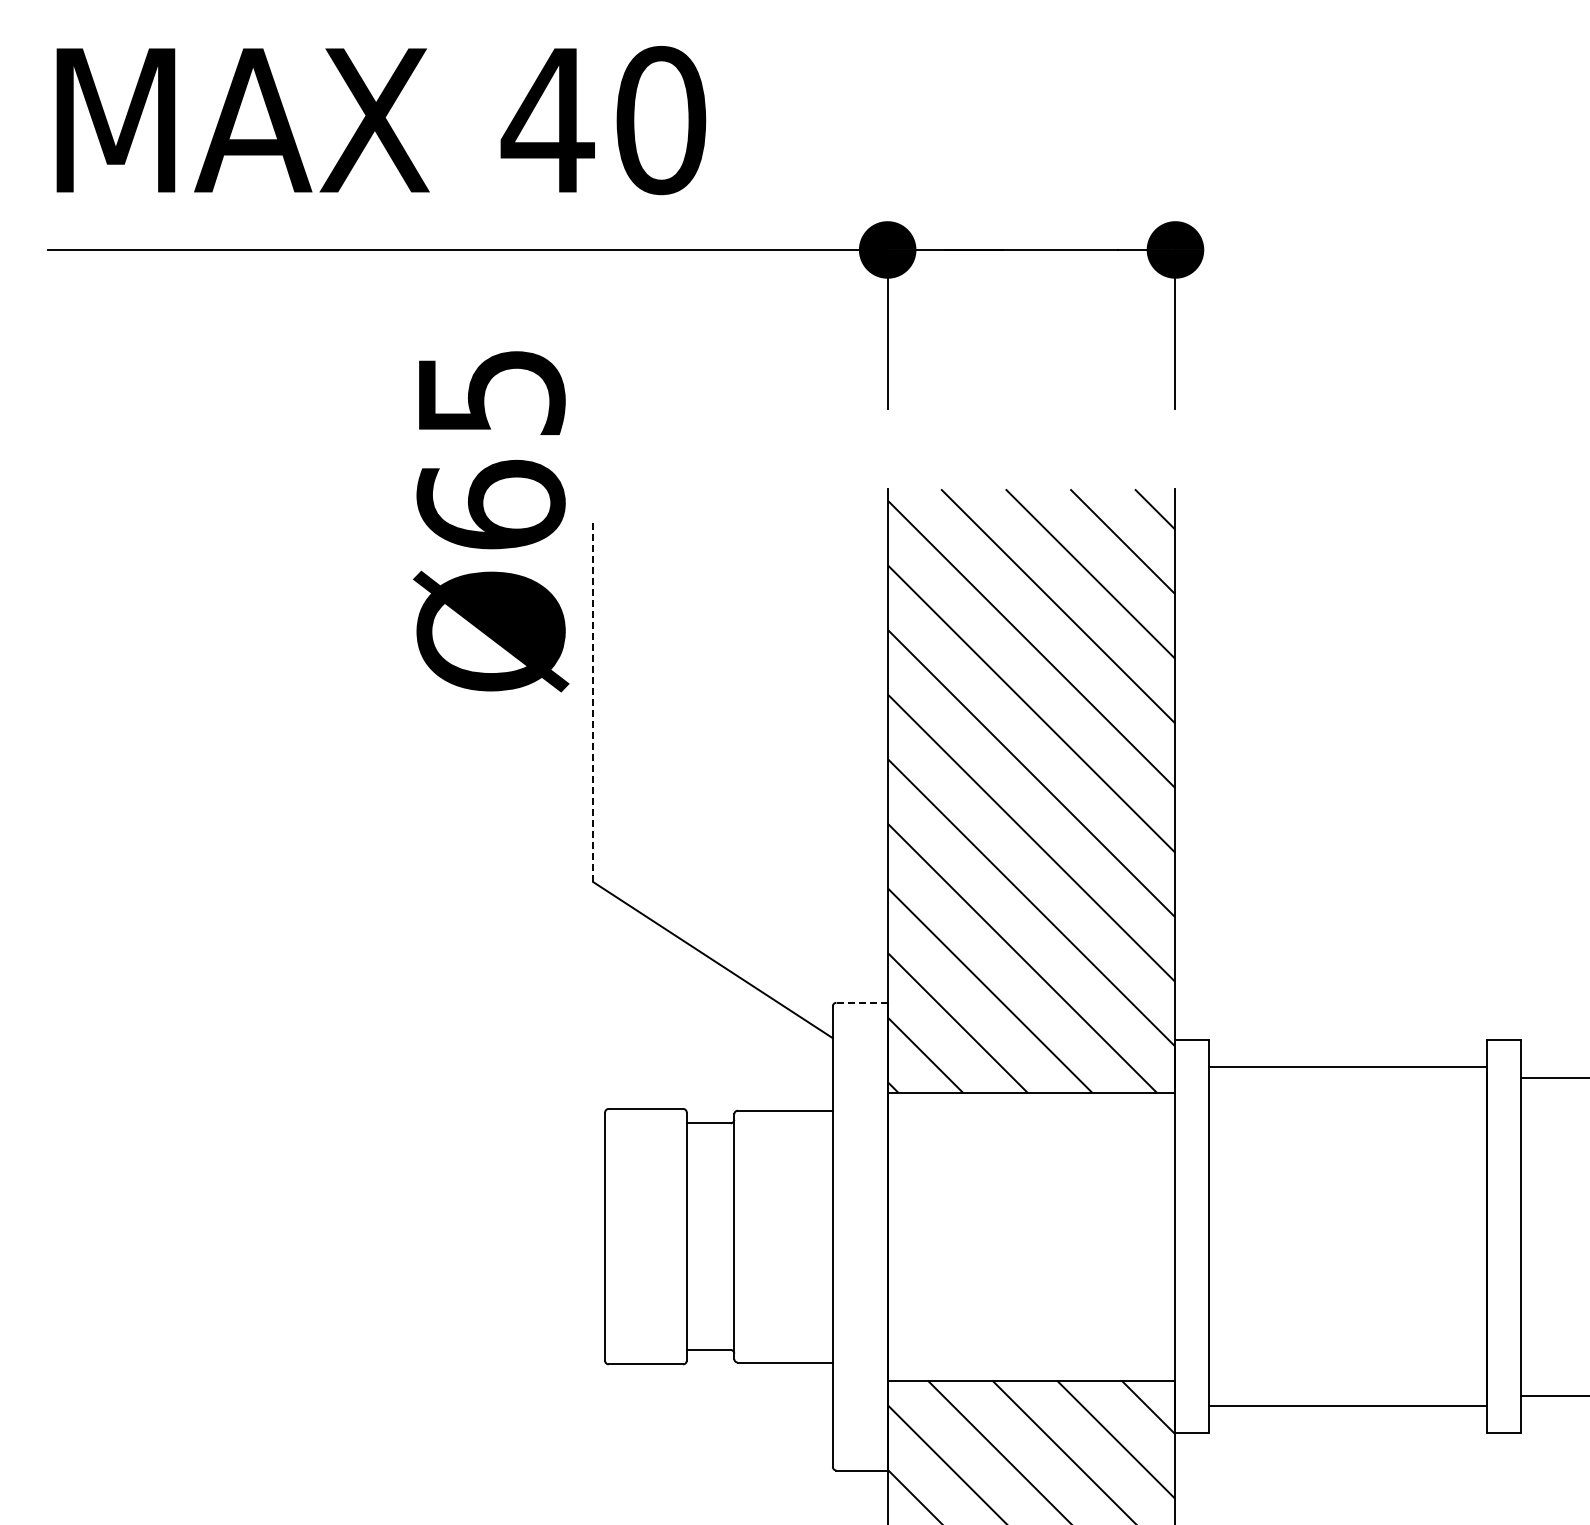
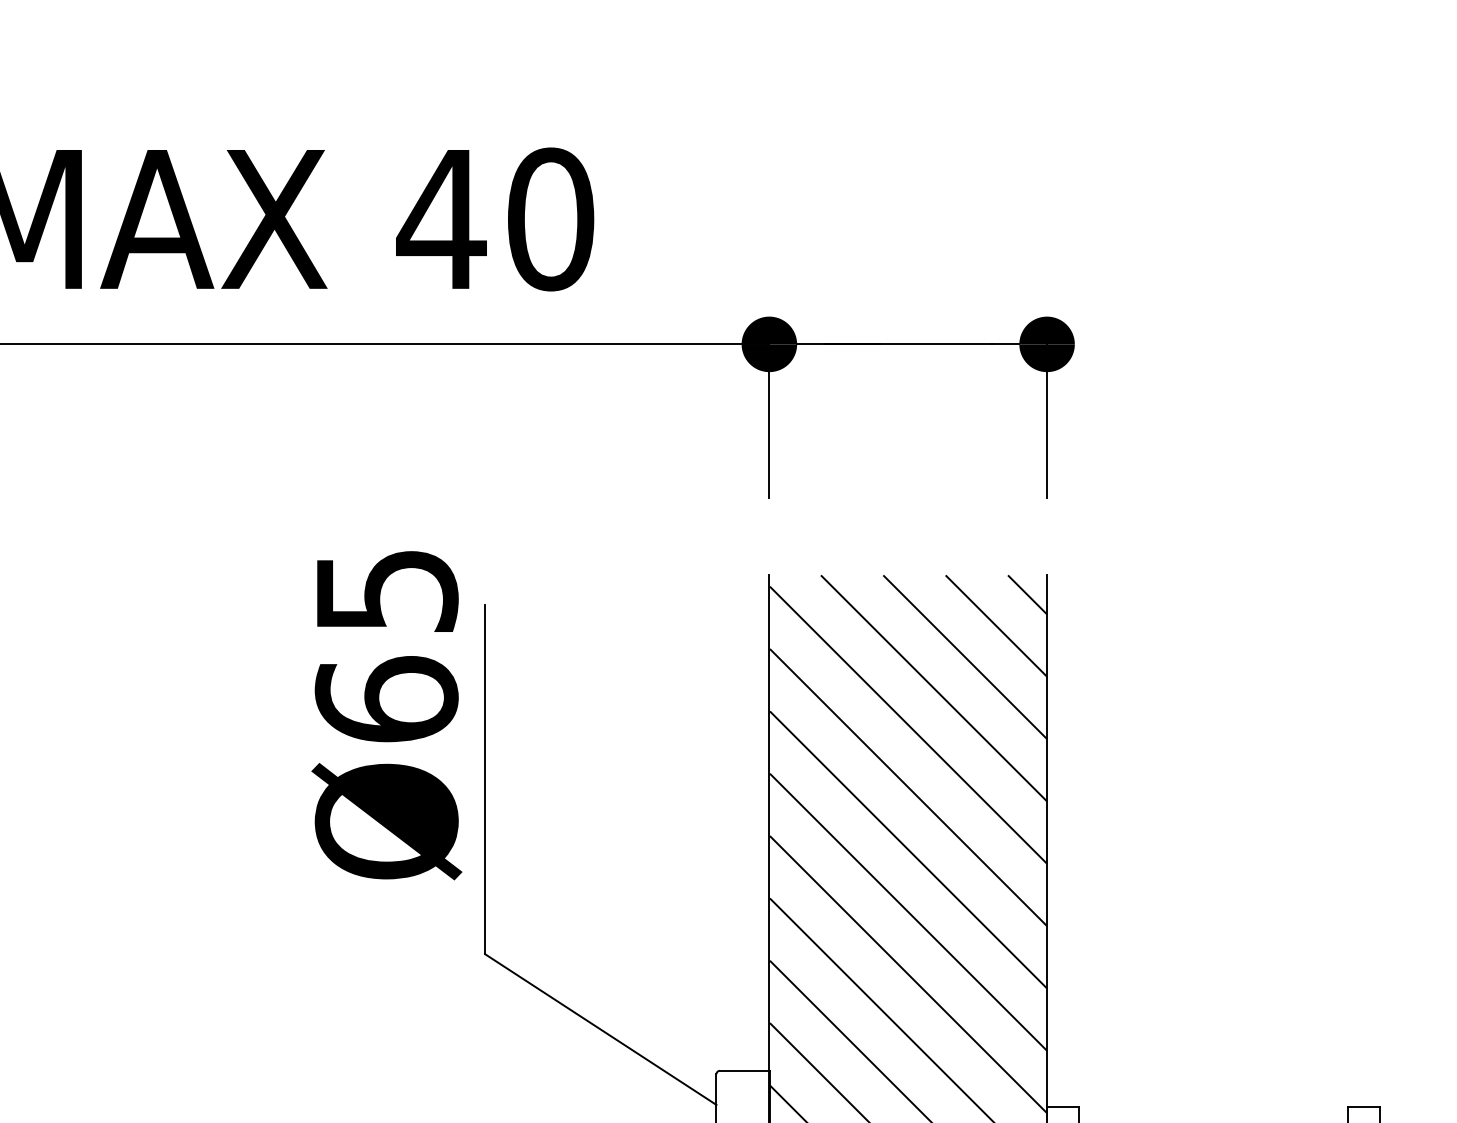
text: (491, 521) -> (387, 715), moved
line: (593, 701) -> (485, 780), dashed -> solid
line: (862, 1002) -> (745, 1070), dashed -> solid

